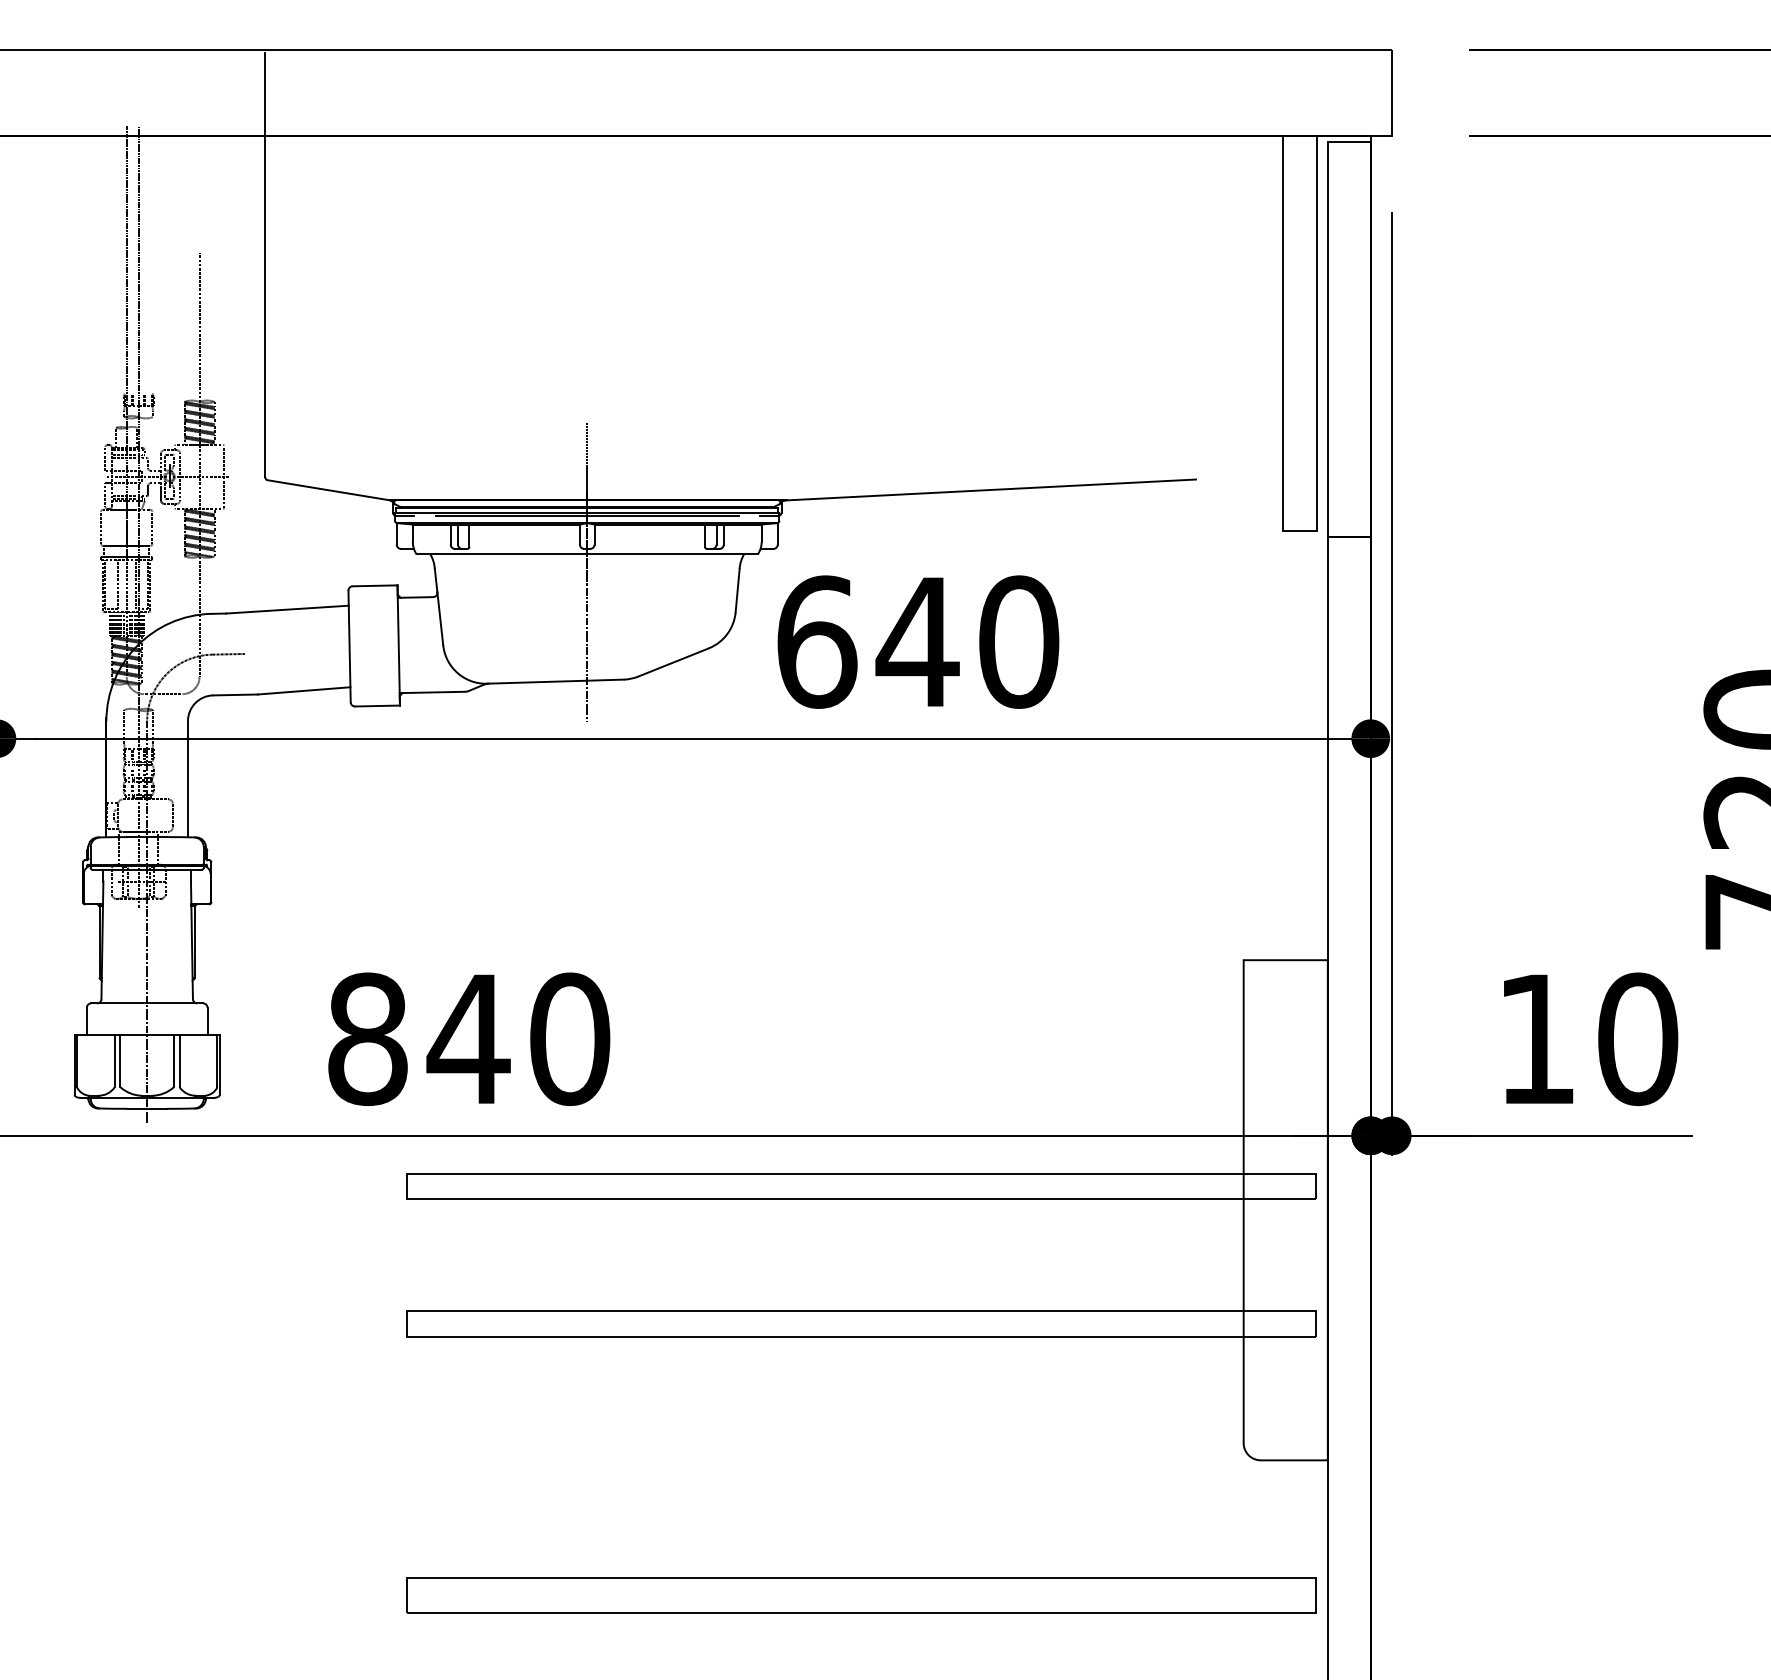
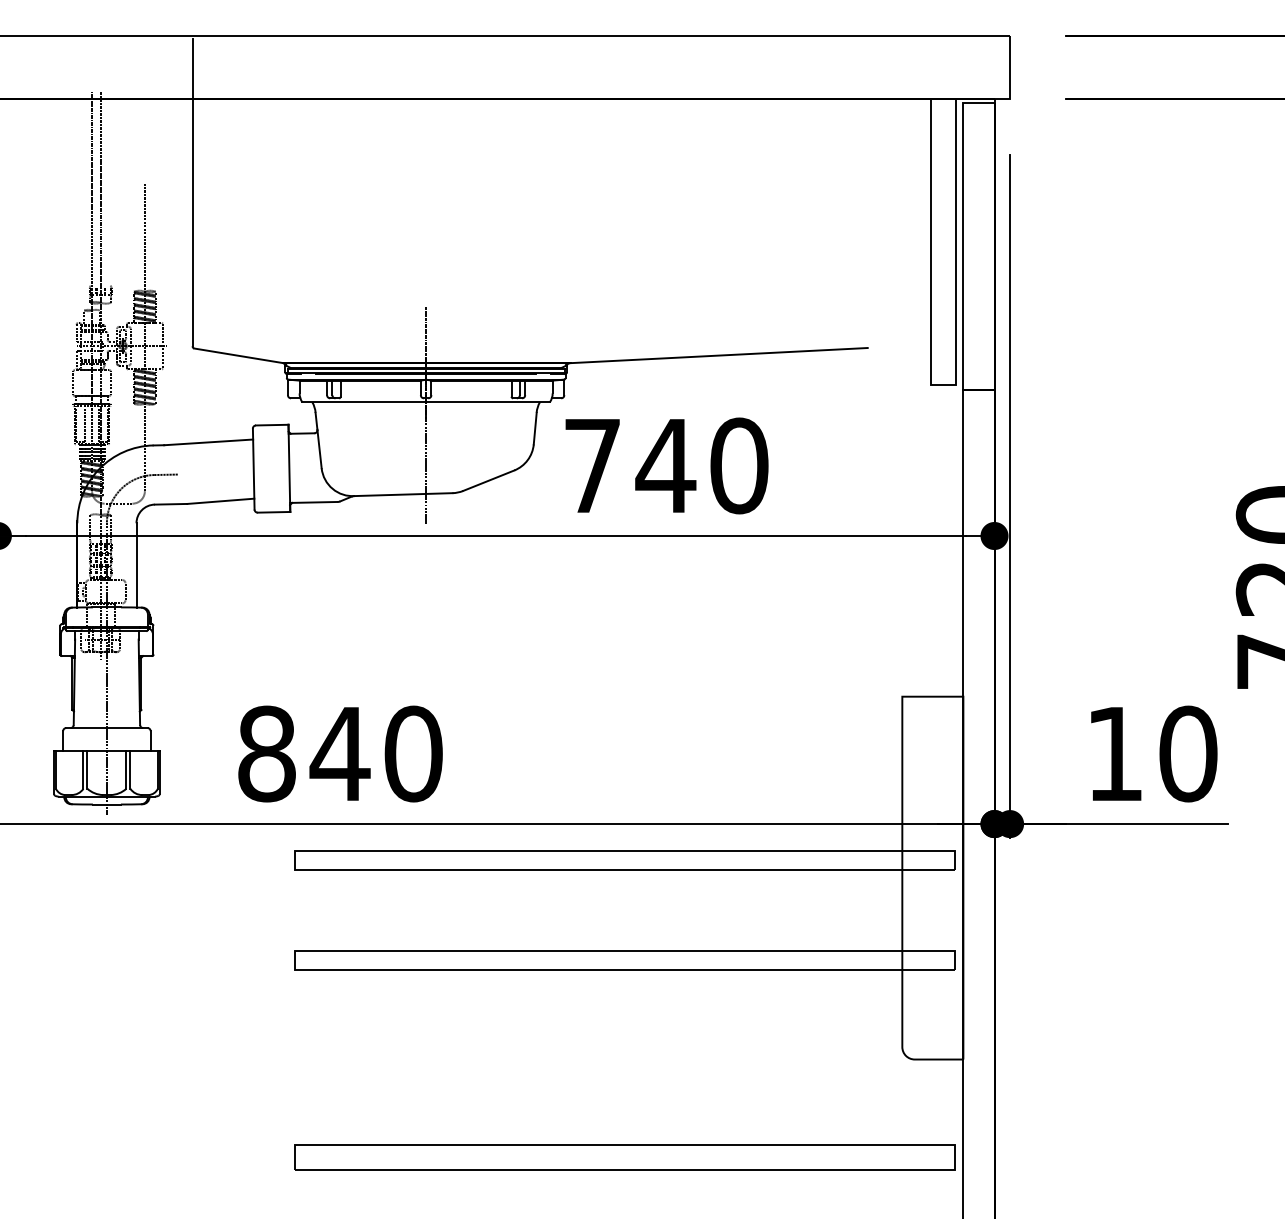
text: (817, 641) -> (593, 465), 640 -> 740

